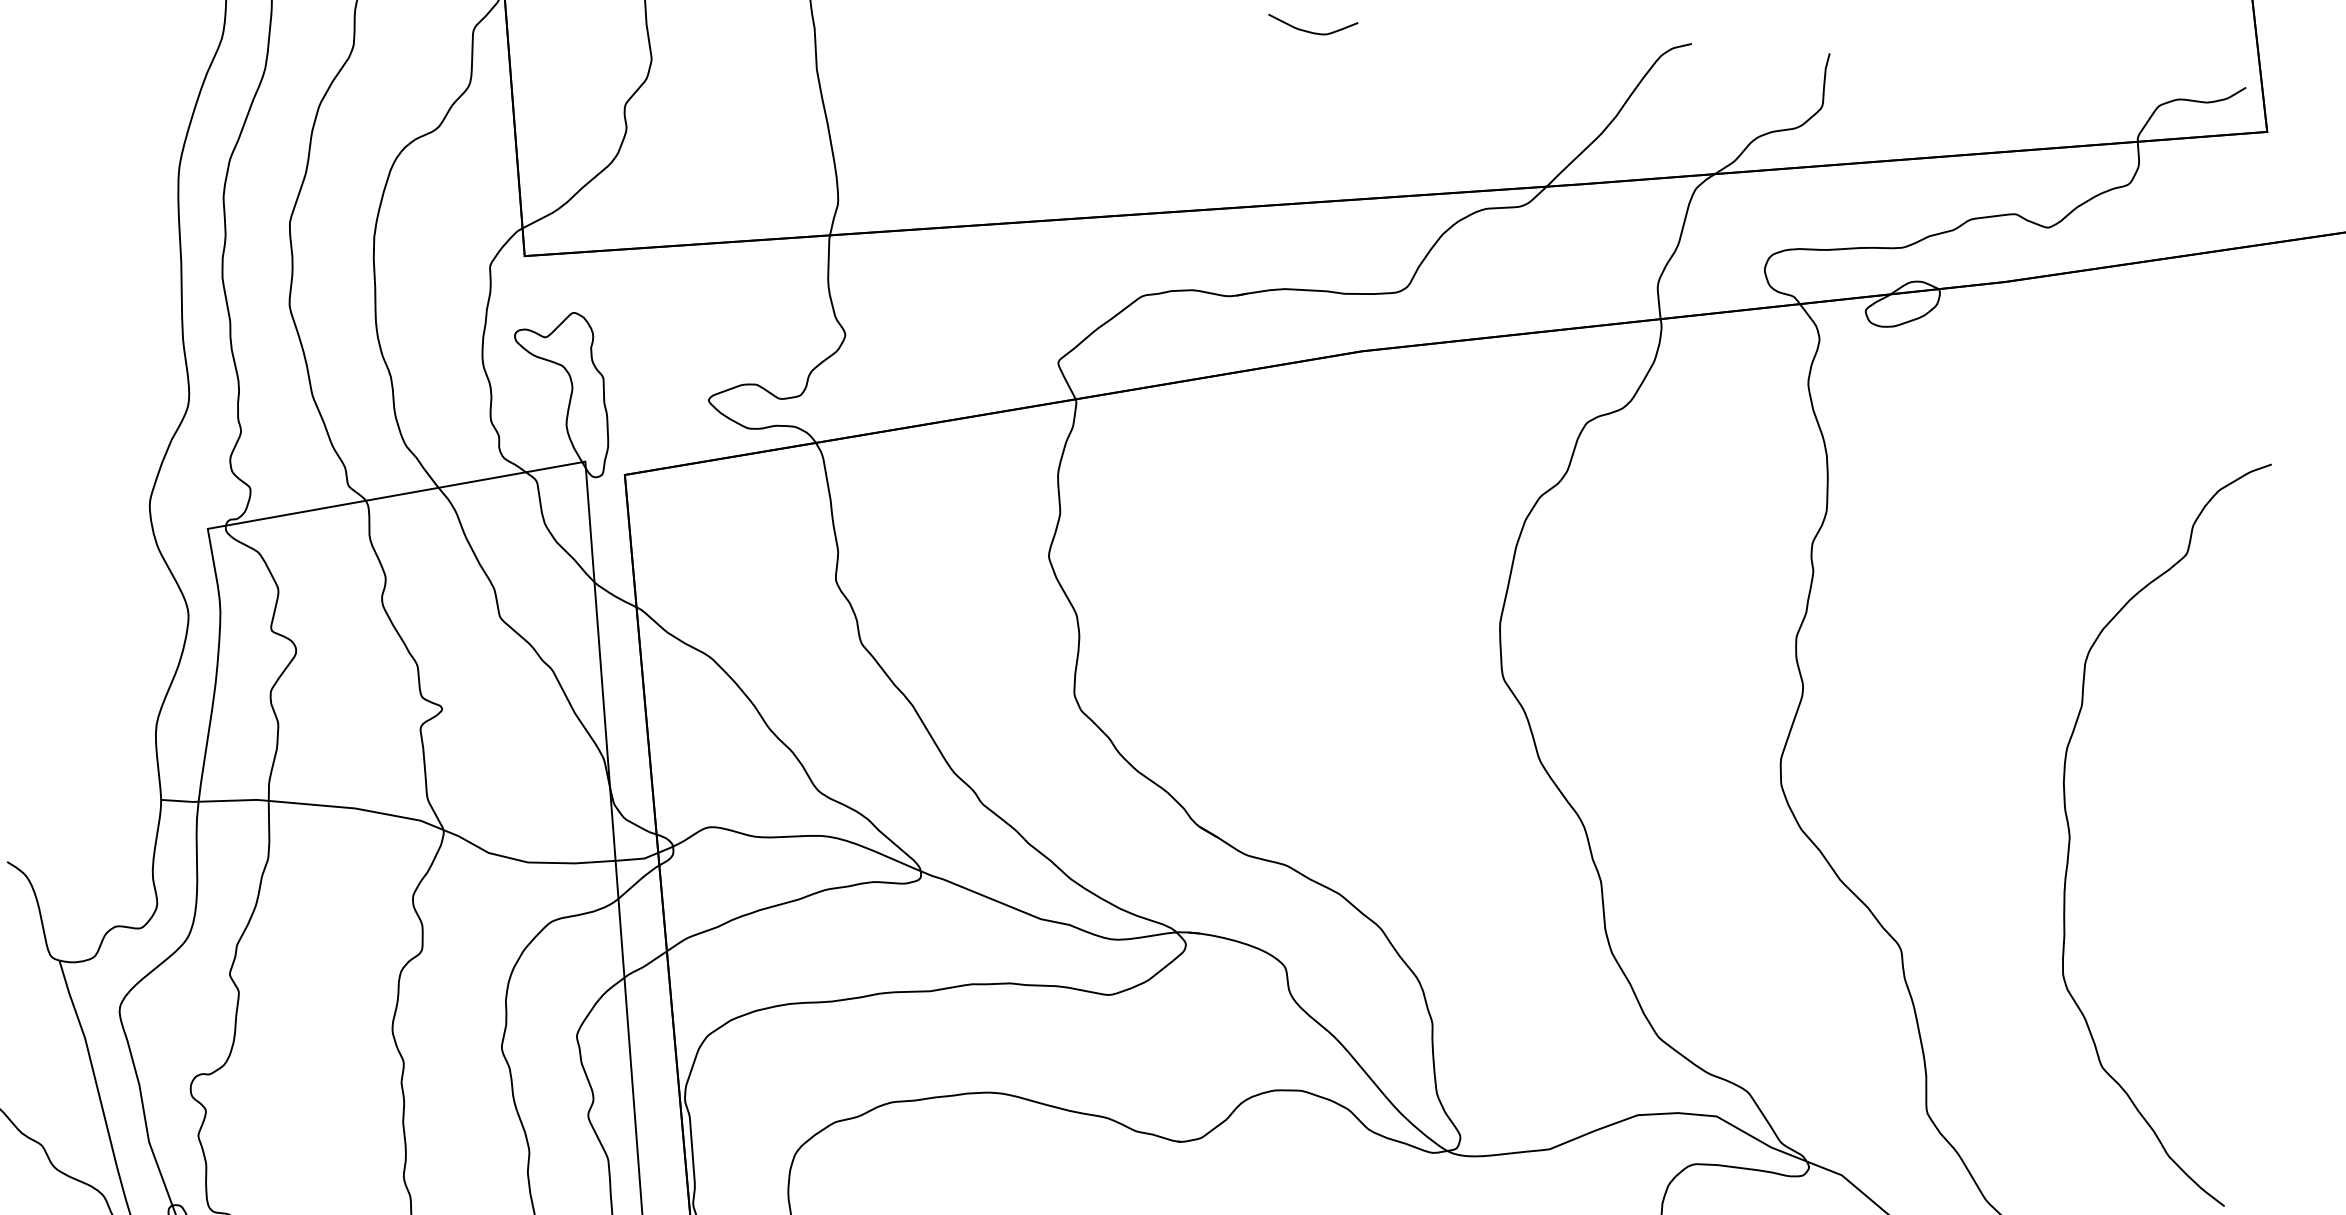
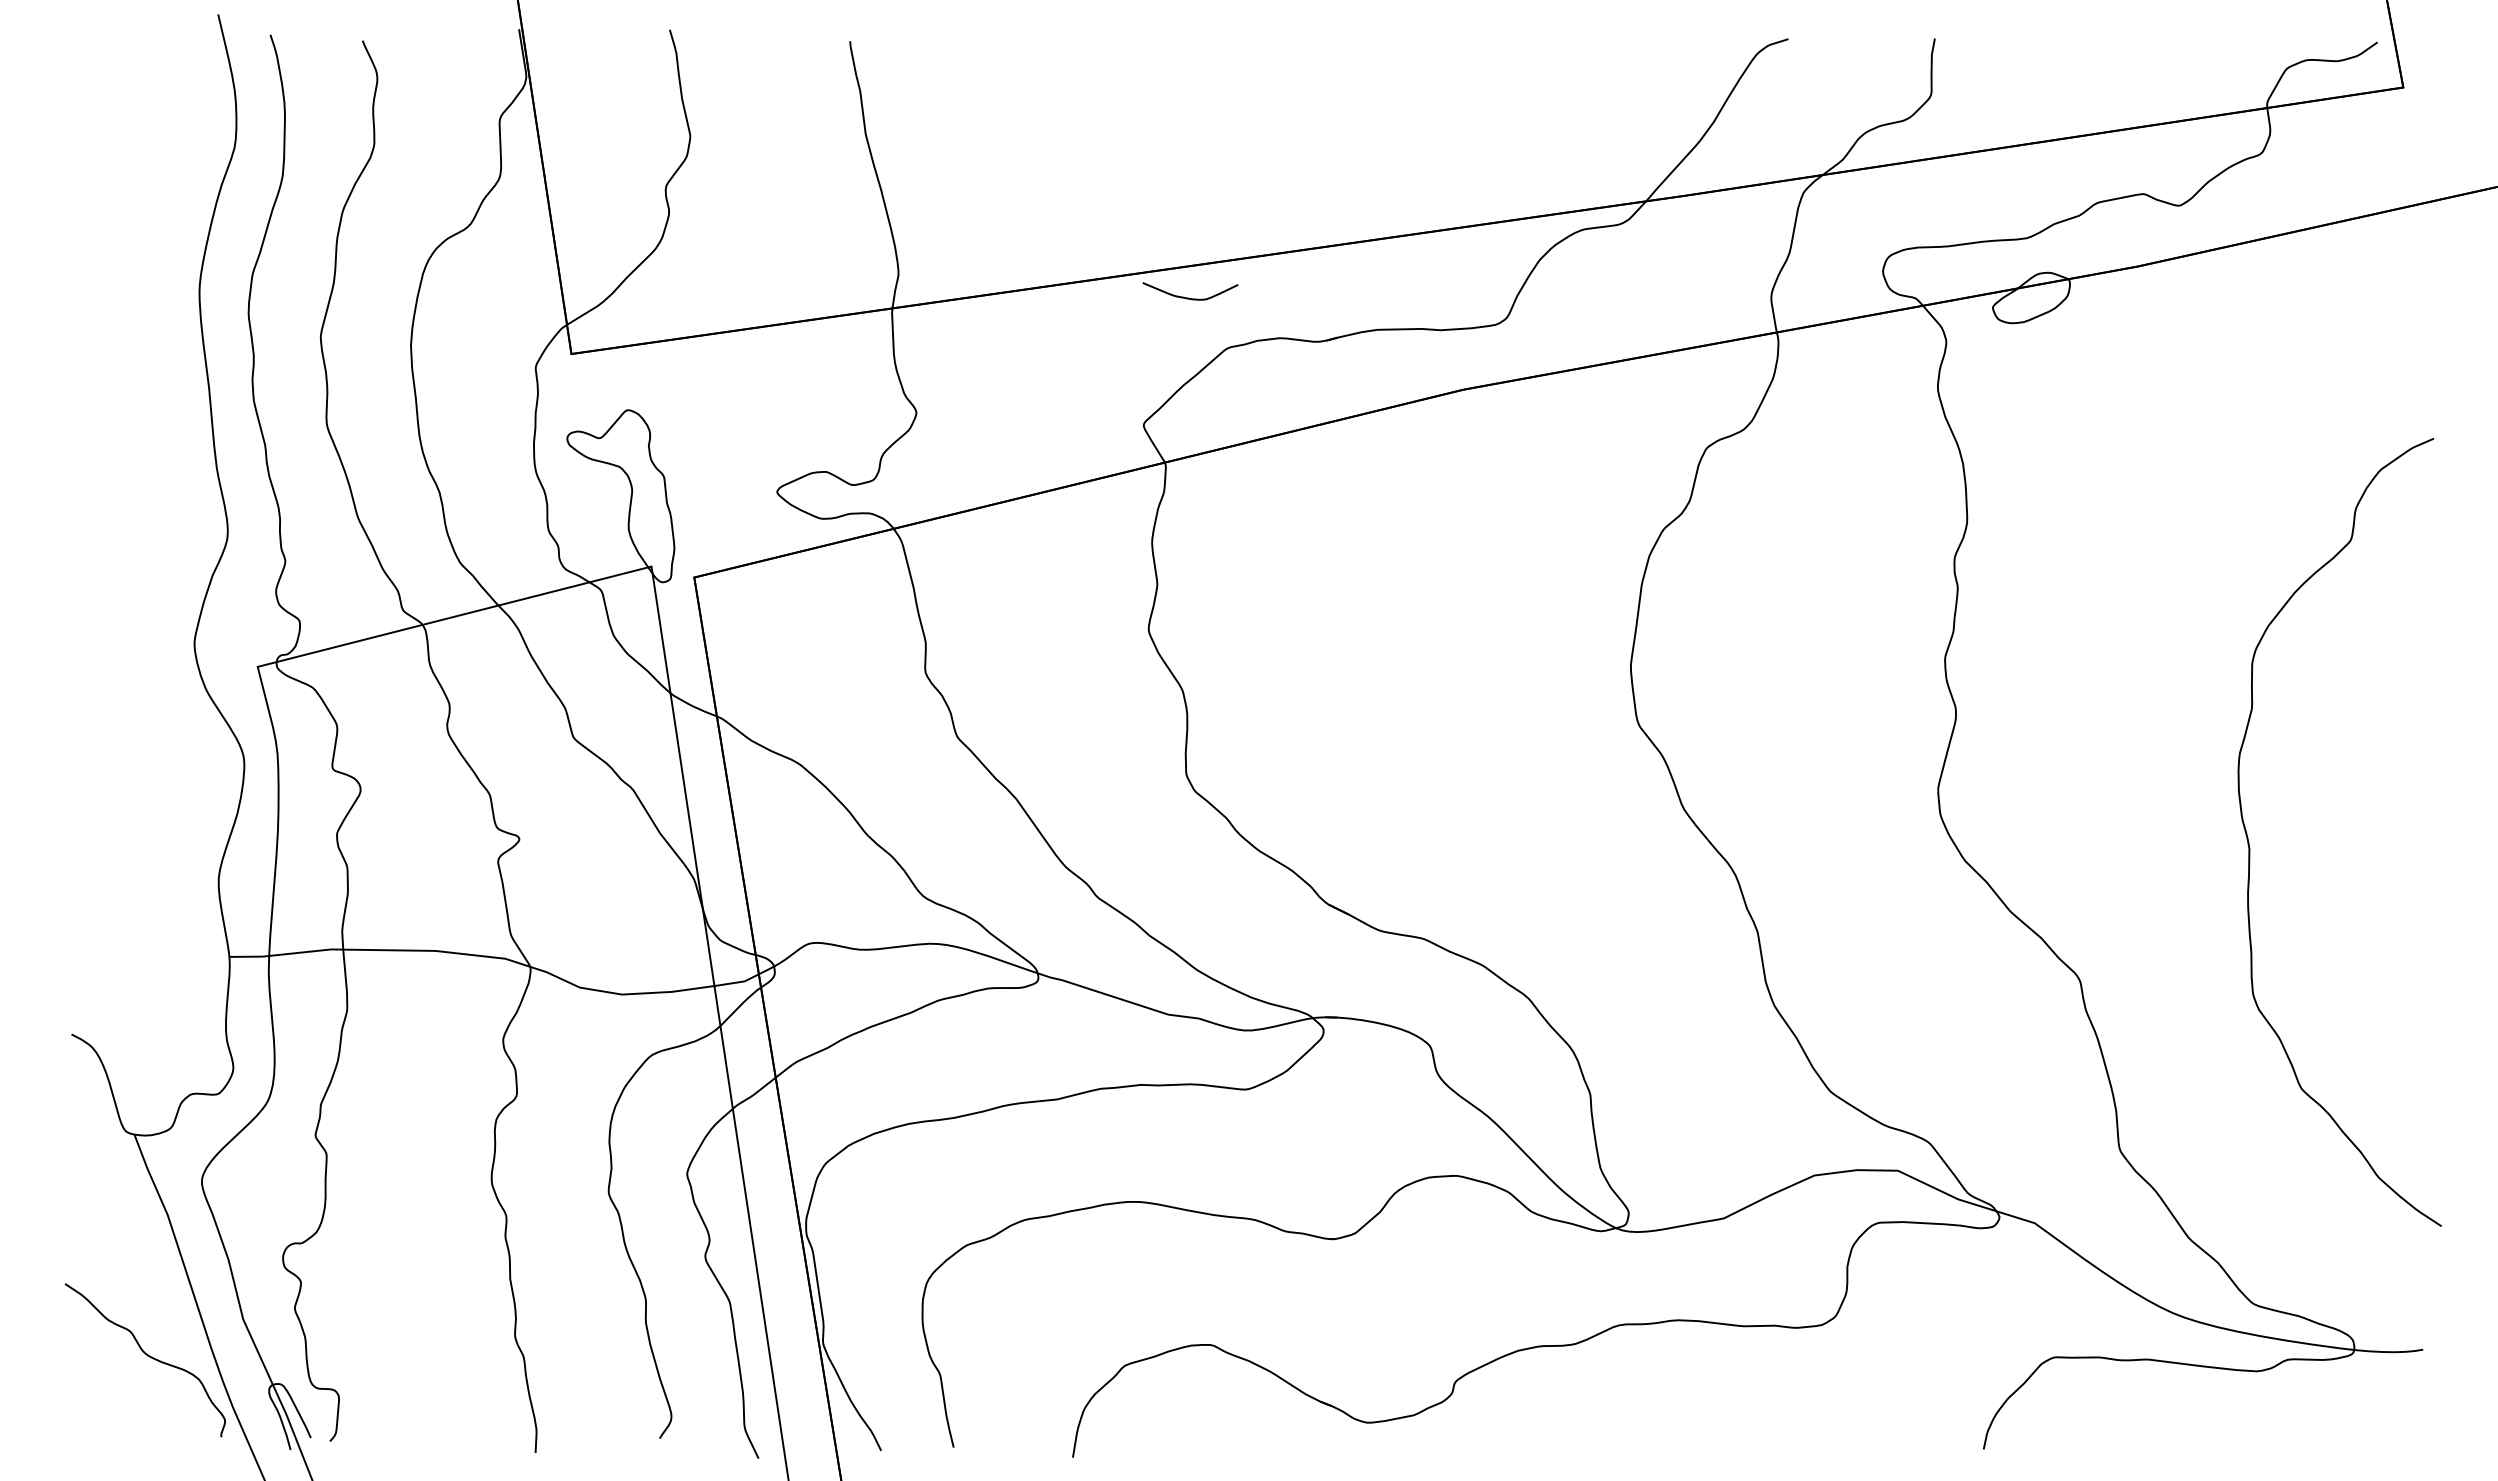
curve: (1311, 31) -> (1189, 297), moved

